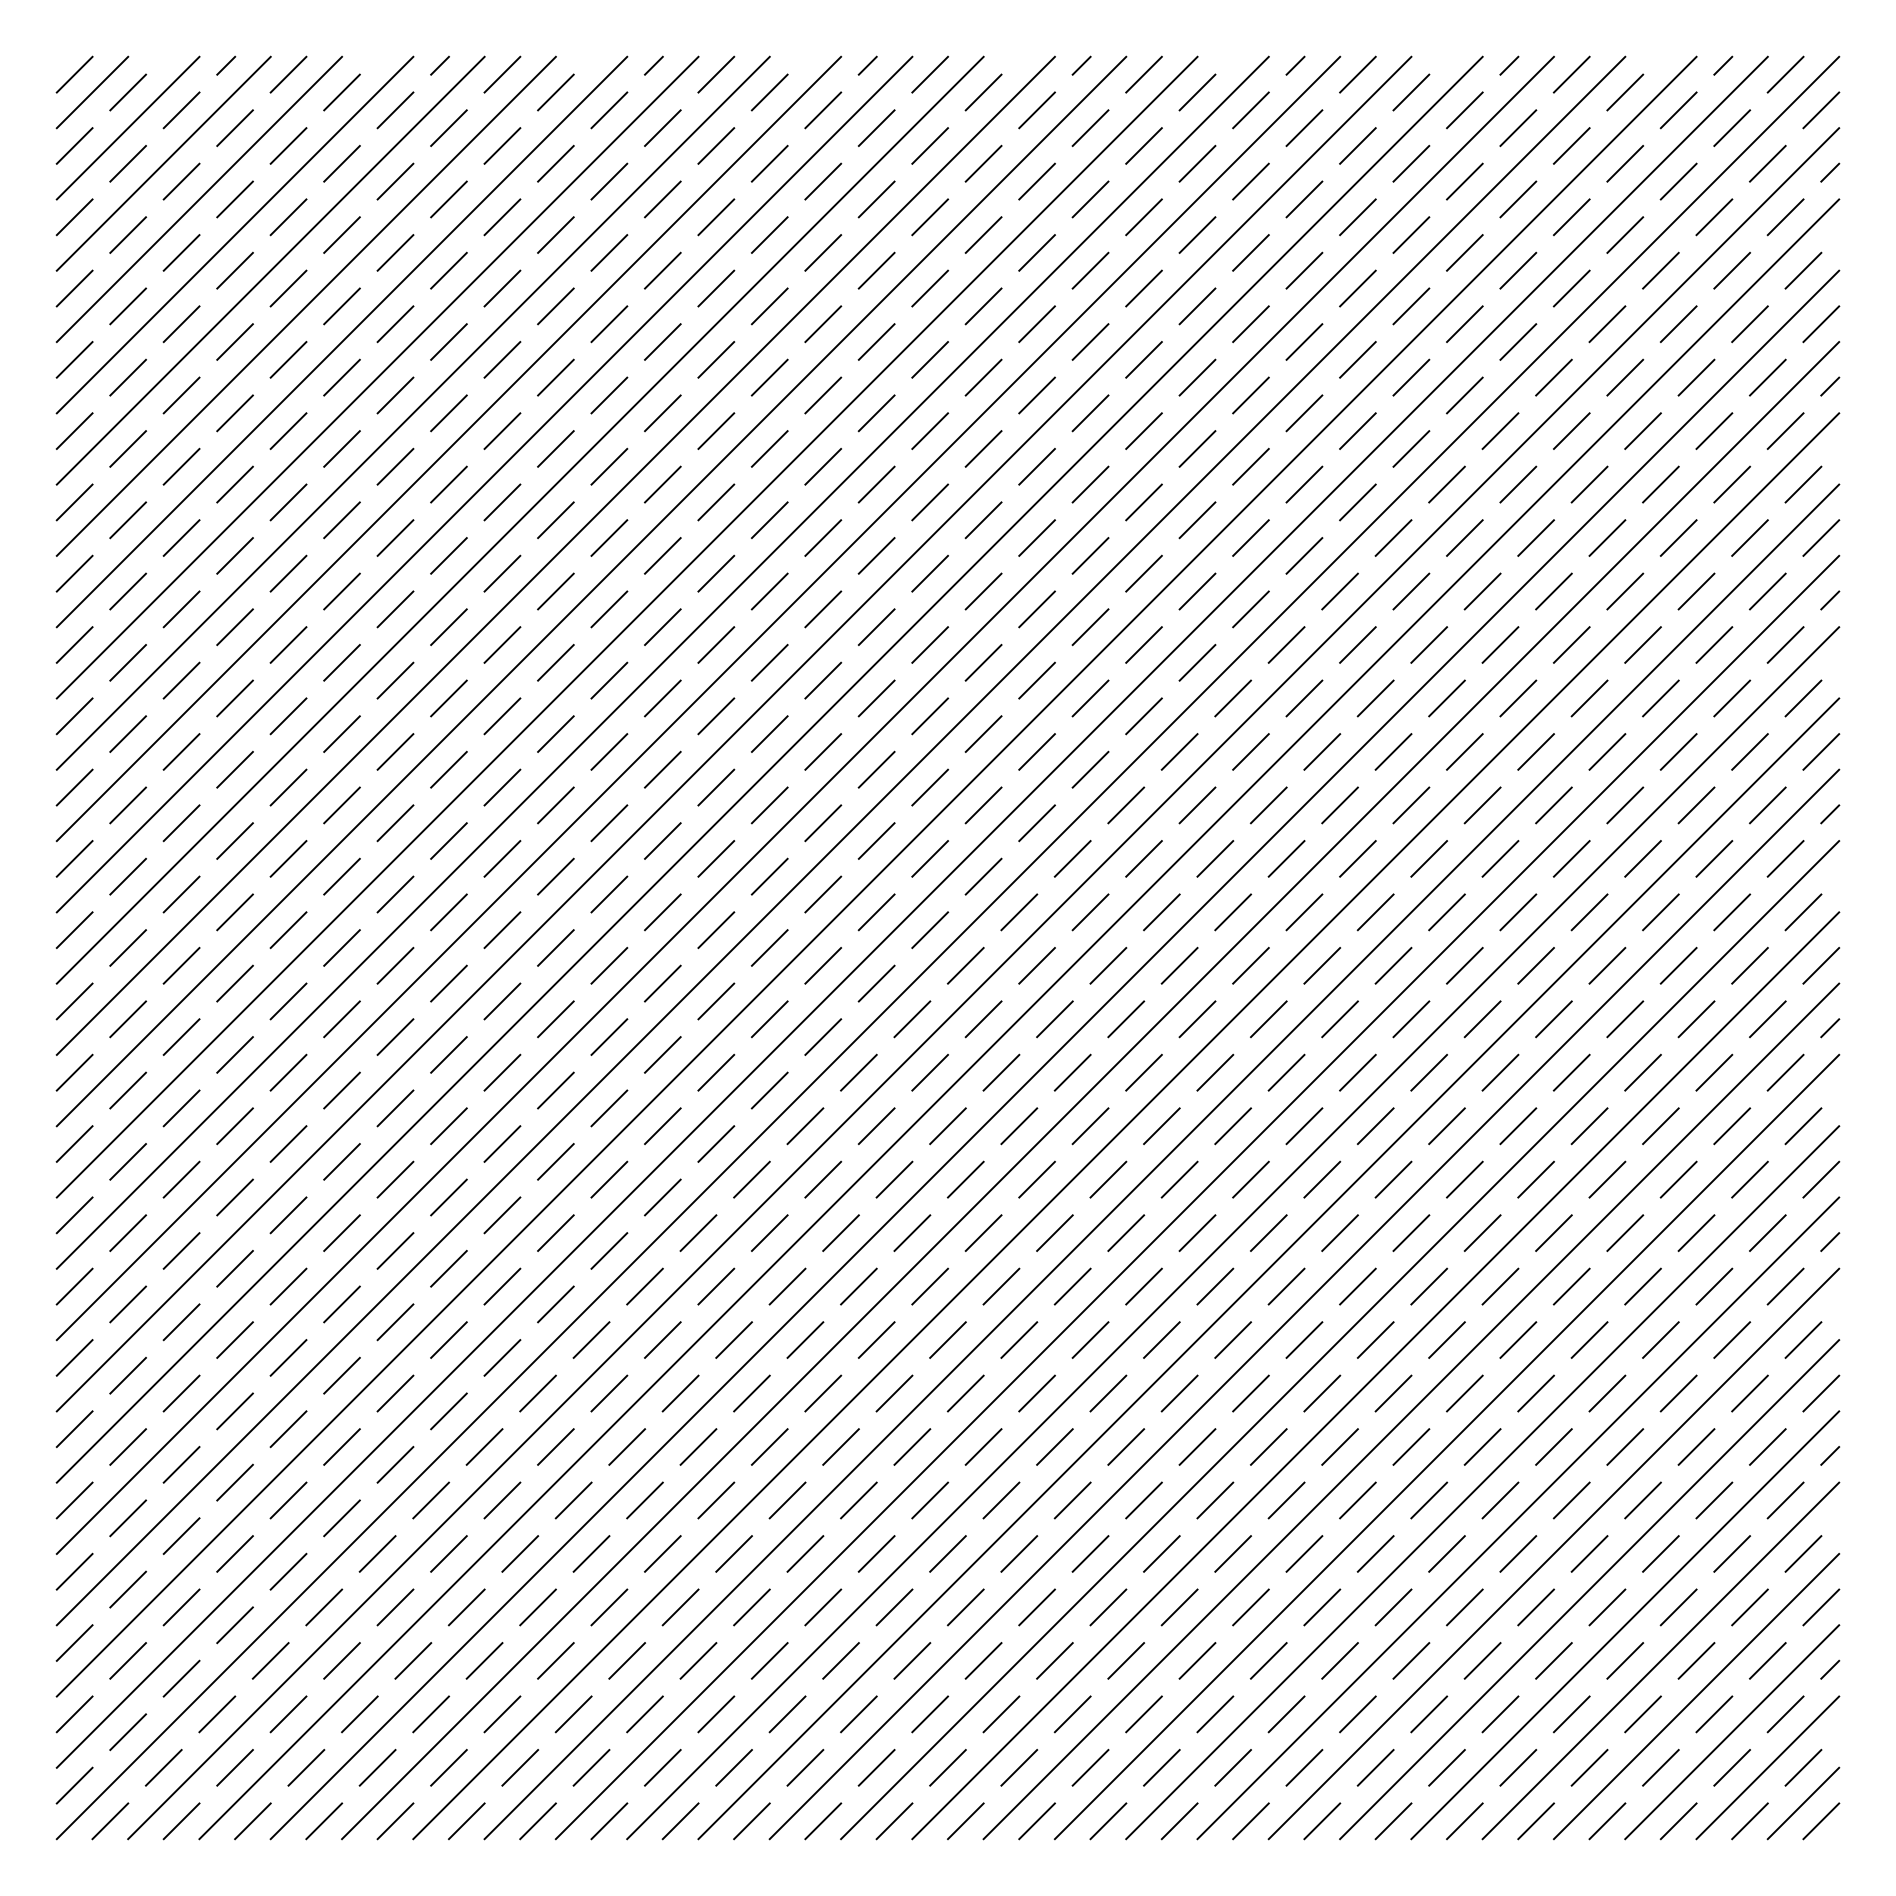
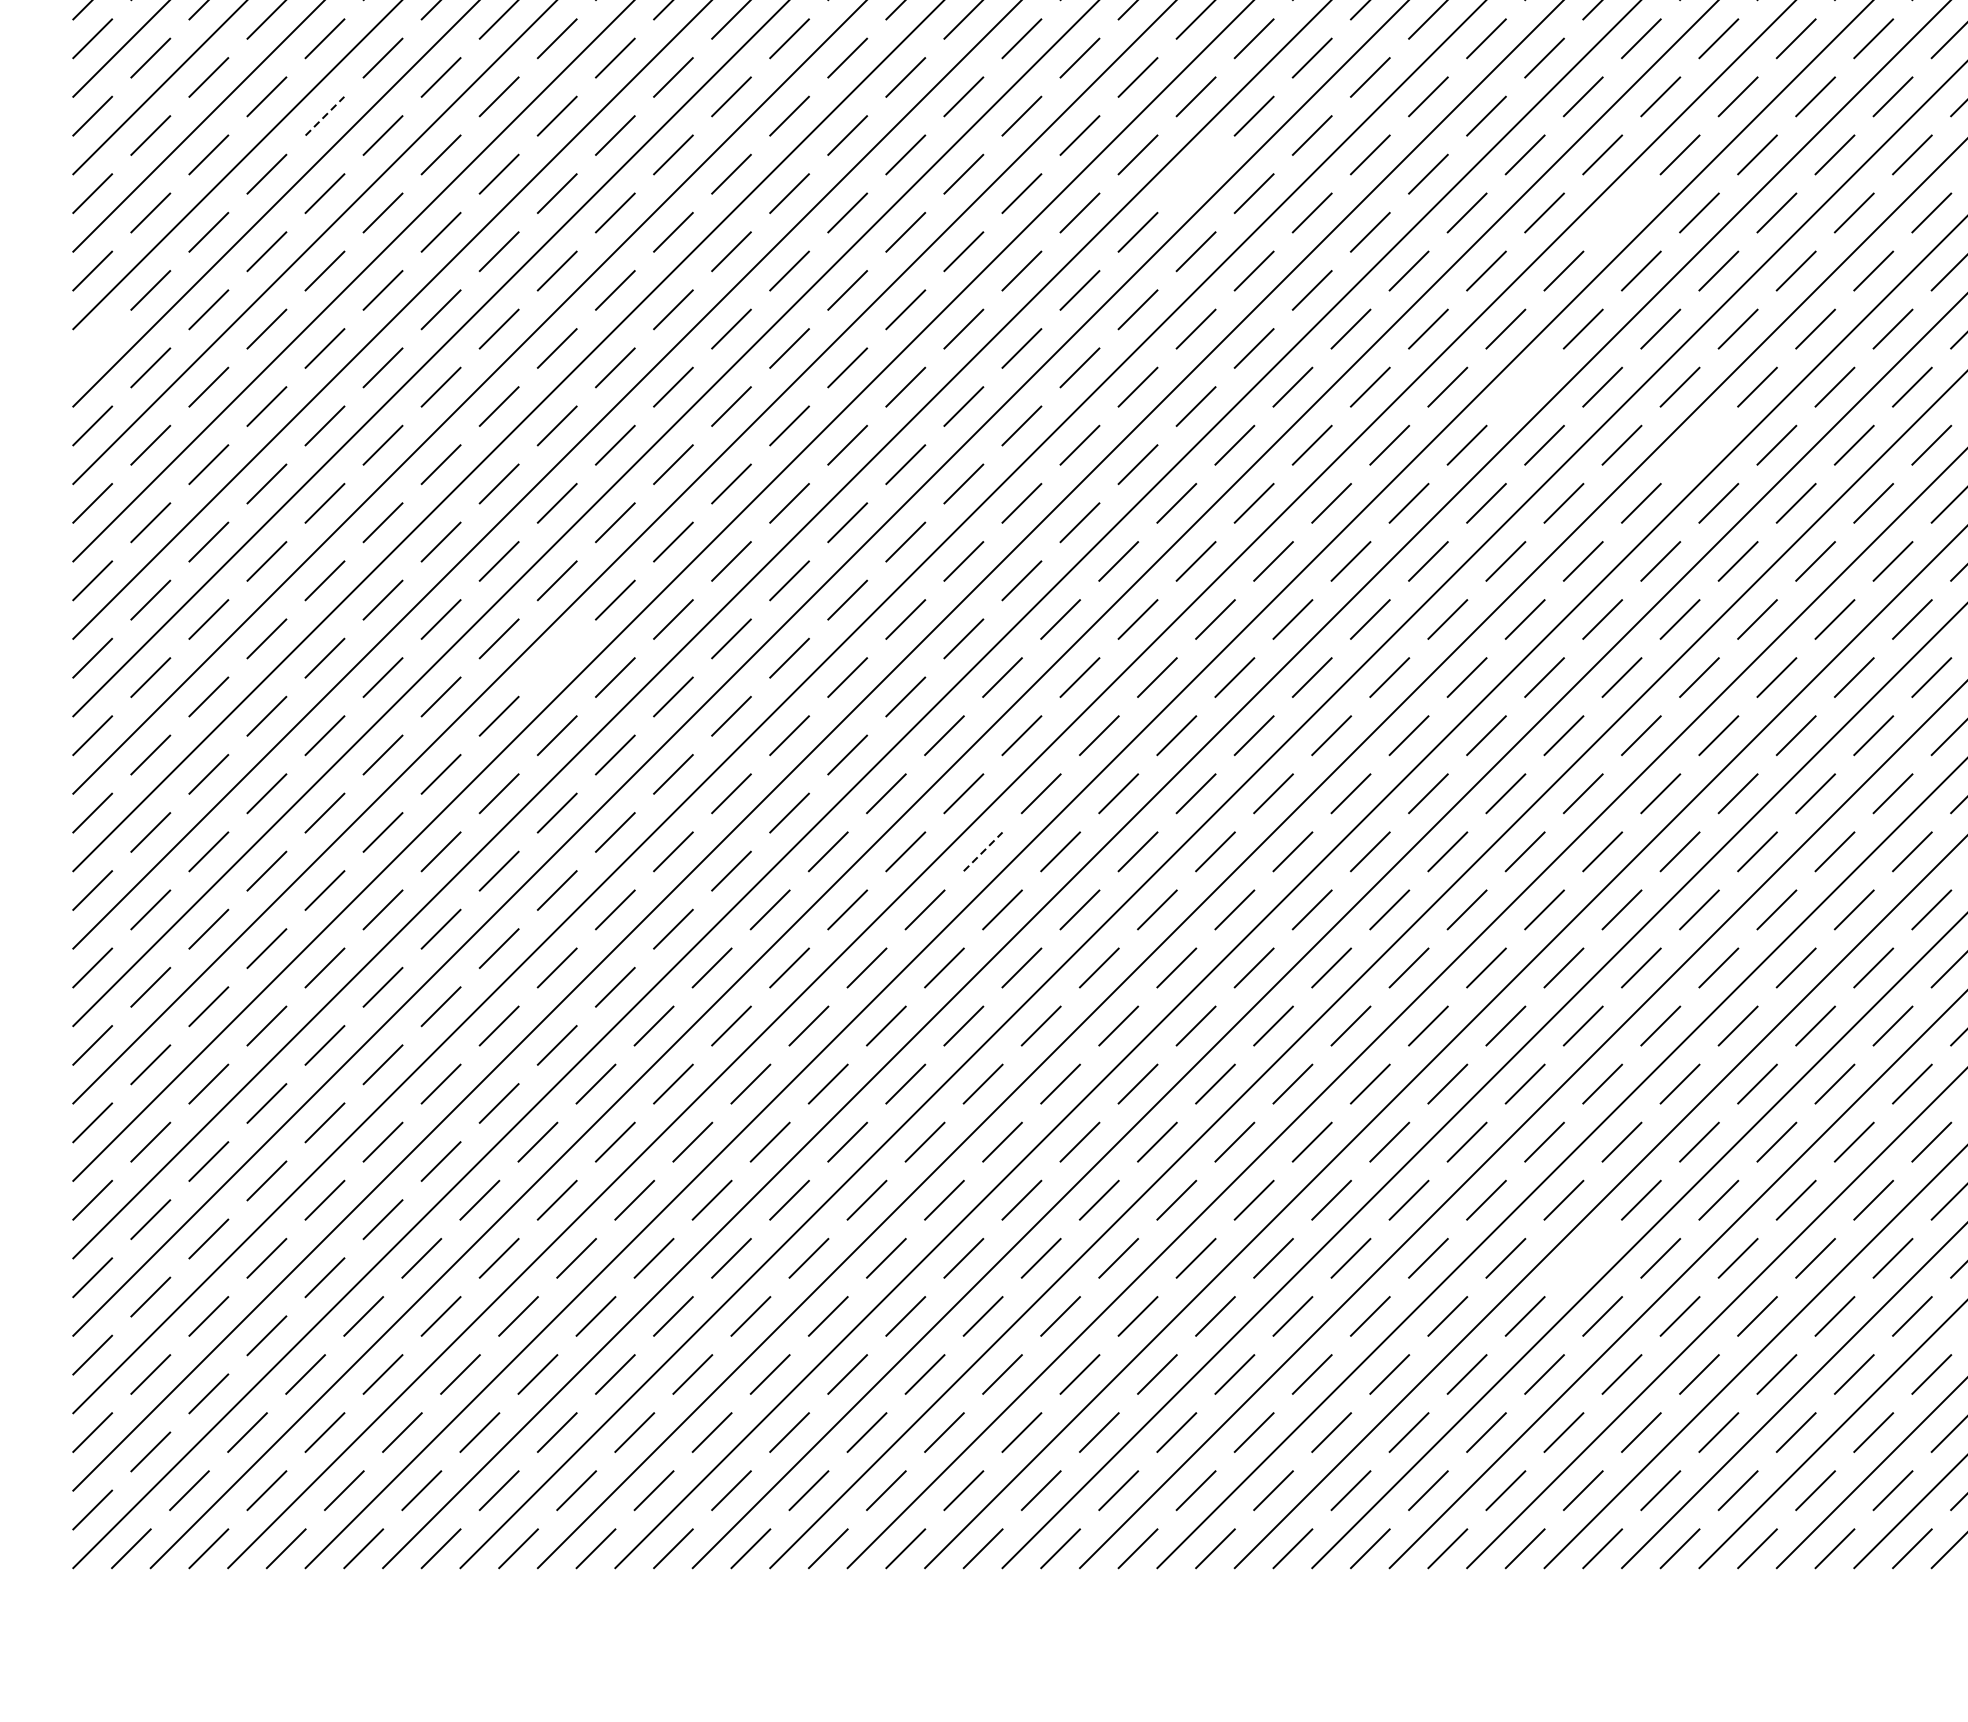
line: (288, 502) -> (324, 116), solid -> dashed
line: (1090, 555) -> (1196, 173), removed
line: (1482, 591) -> (1621, 212), removed
line: (74, 716) -> (92, 348), removed
line: (1393, 751) -> (1525, 386), removed
line: (1553, 805) -> (1698, 445), removed
line: (502, 1001) -> (557, 658), removed
line: (894, 1179) -> (983, 851), solid -> dashed
line: (1446, 1553) -> (1582, 1257), removed

